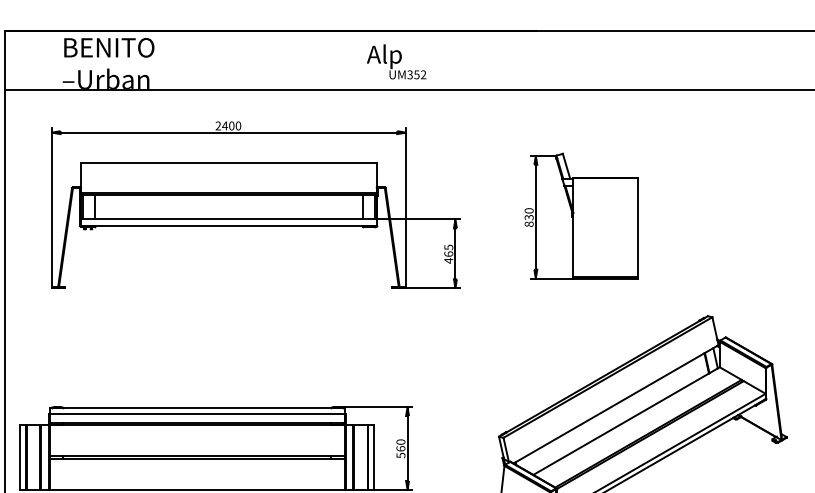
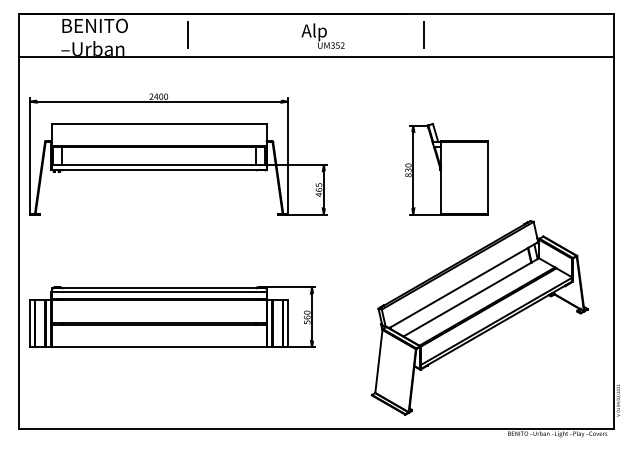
line: (237, 59) -> (188, 34), added
line: (562, 59) -> (424, 34), added
text: (395, 60) -> (322, 35), moved
part: (255, 205) -> (178, 154), moved
part: (581, 216) -> (446, 169), moved

